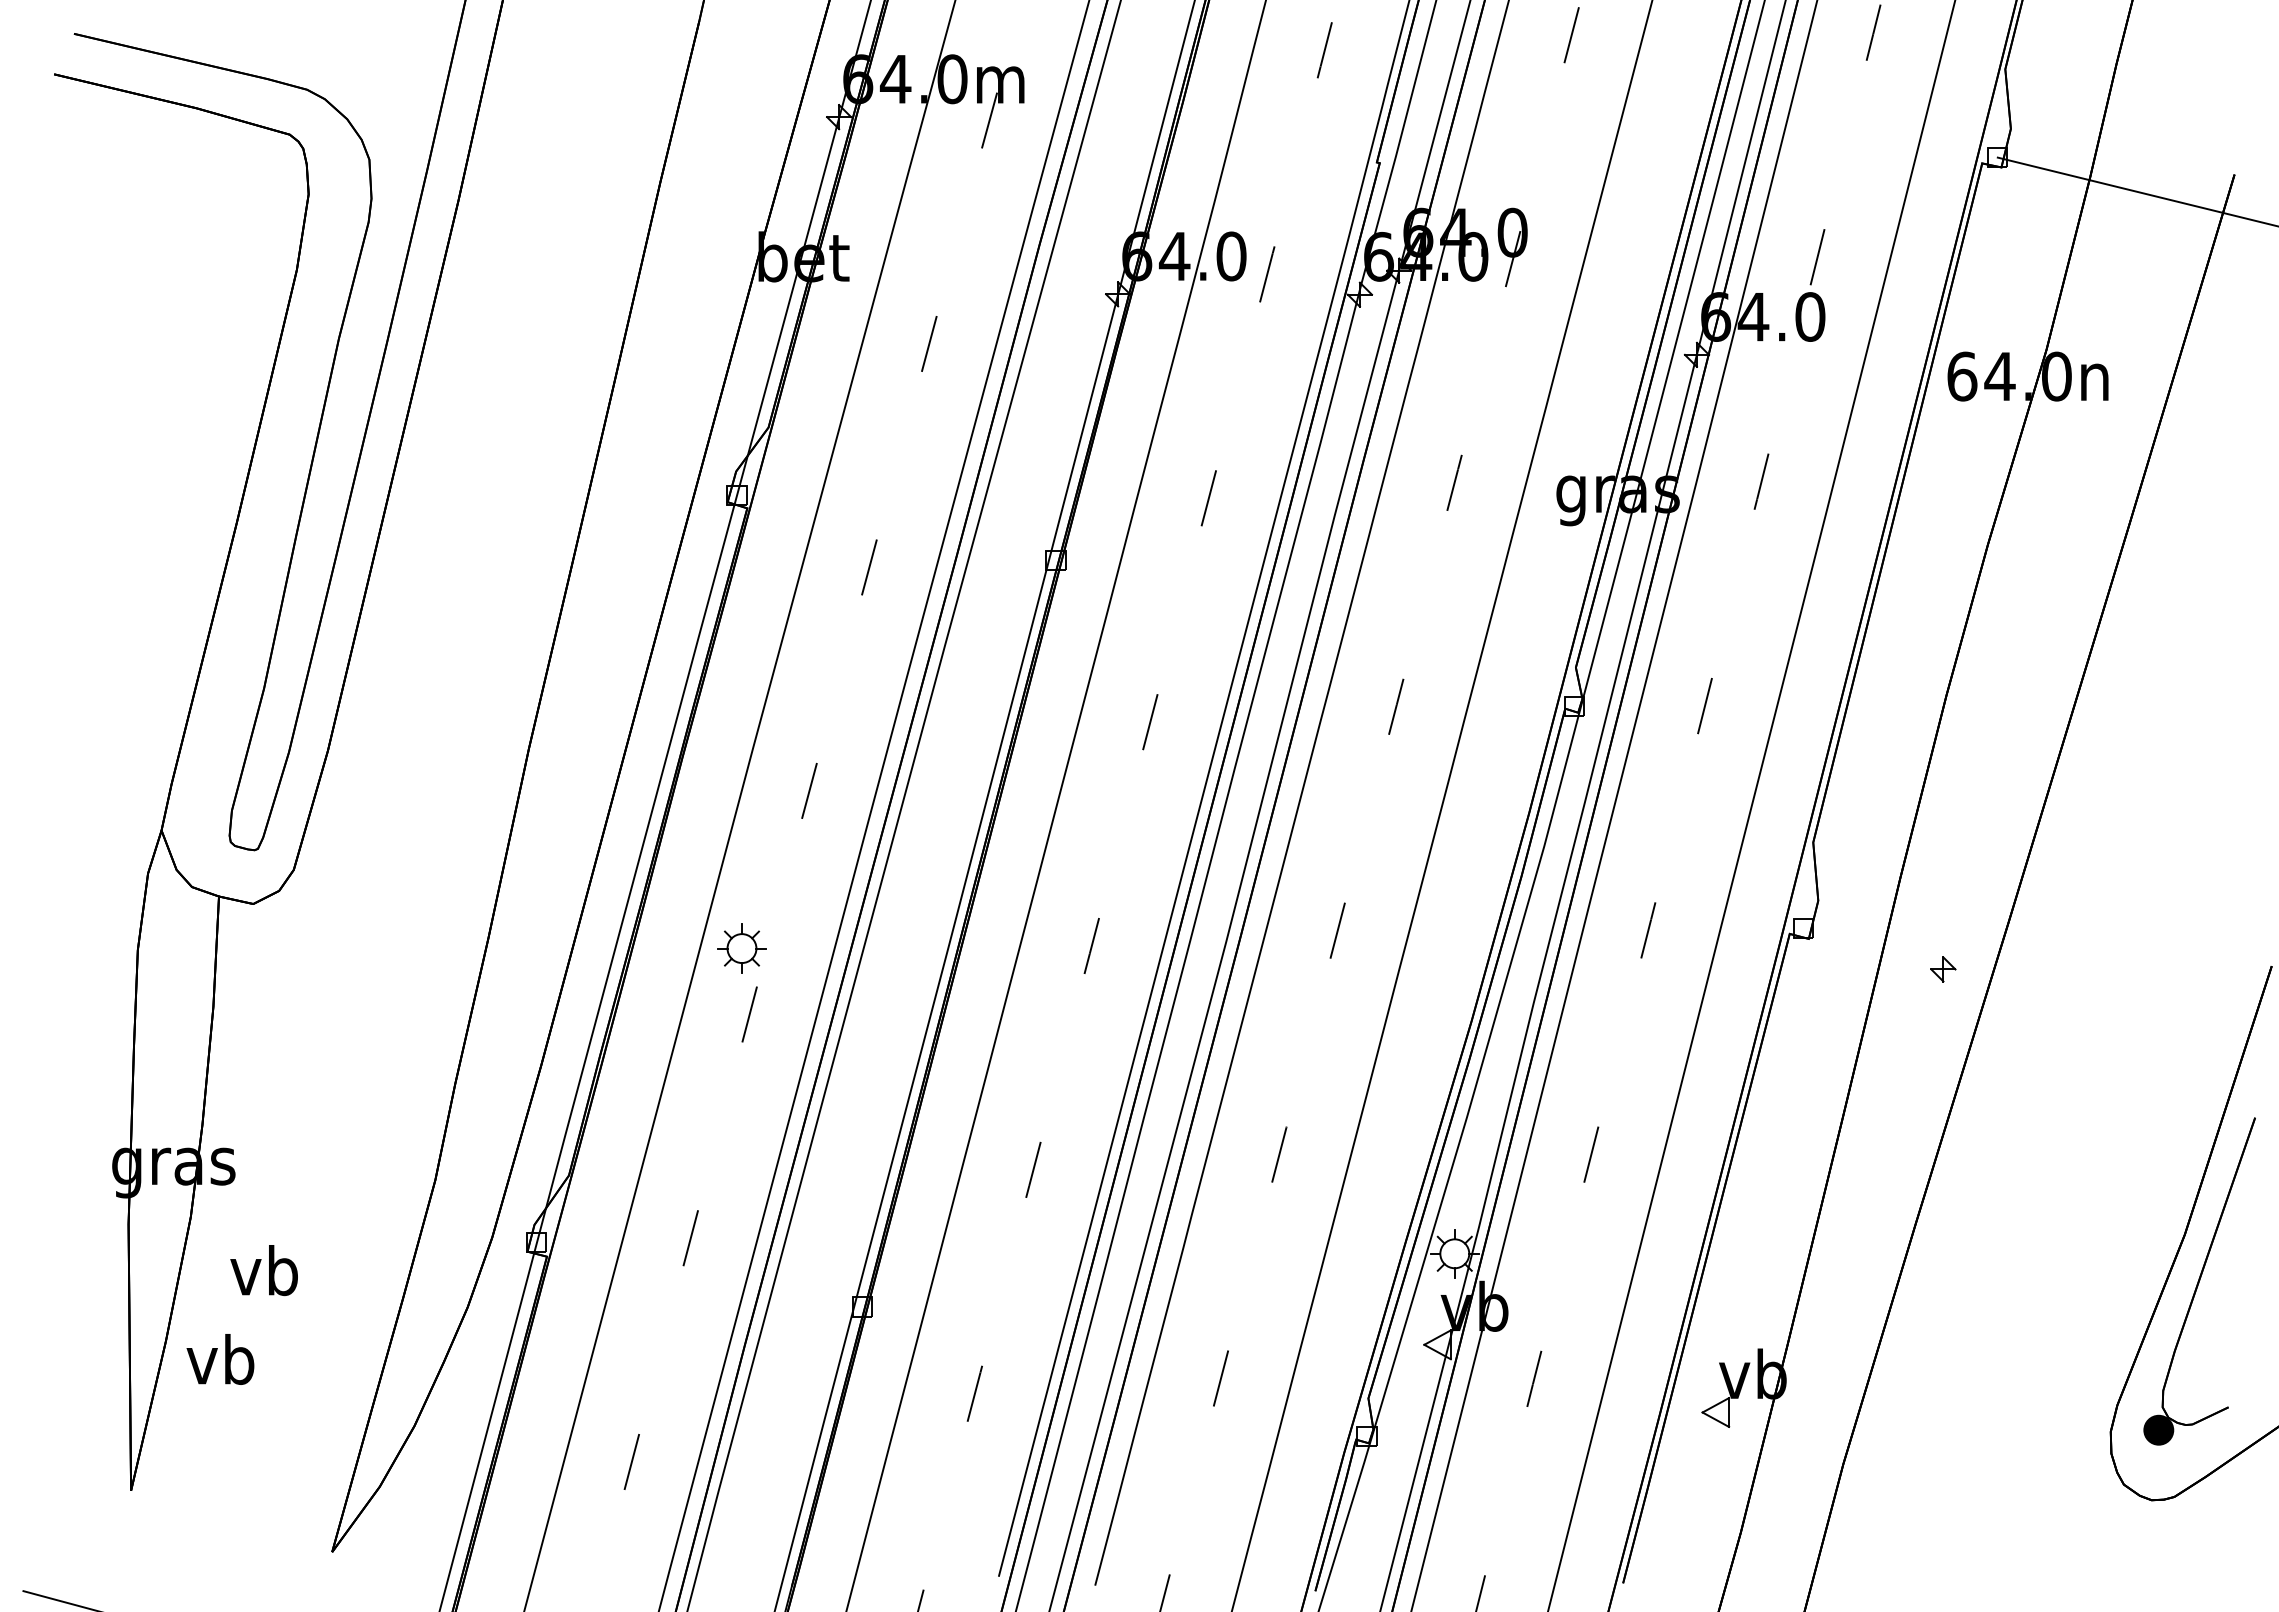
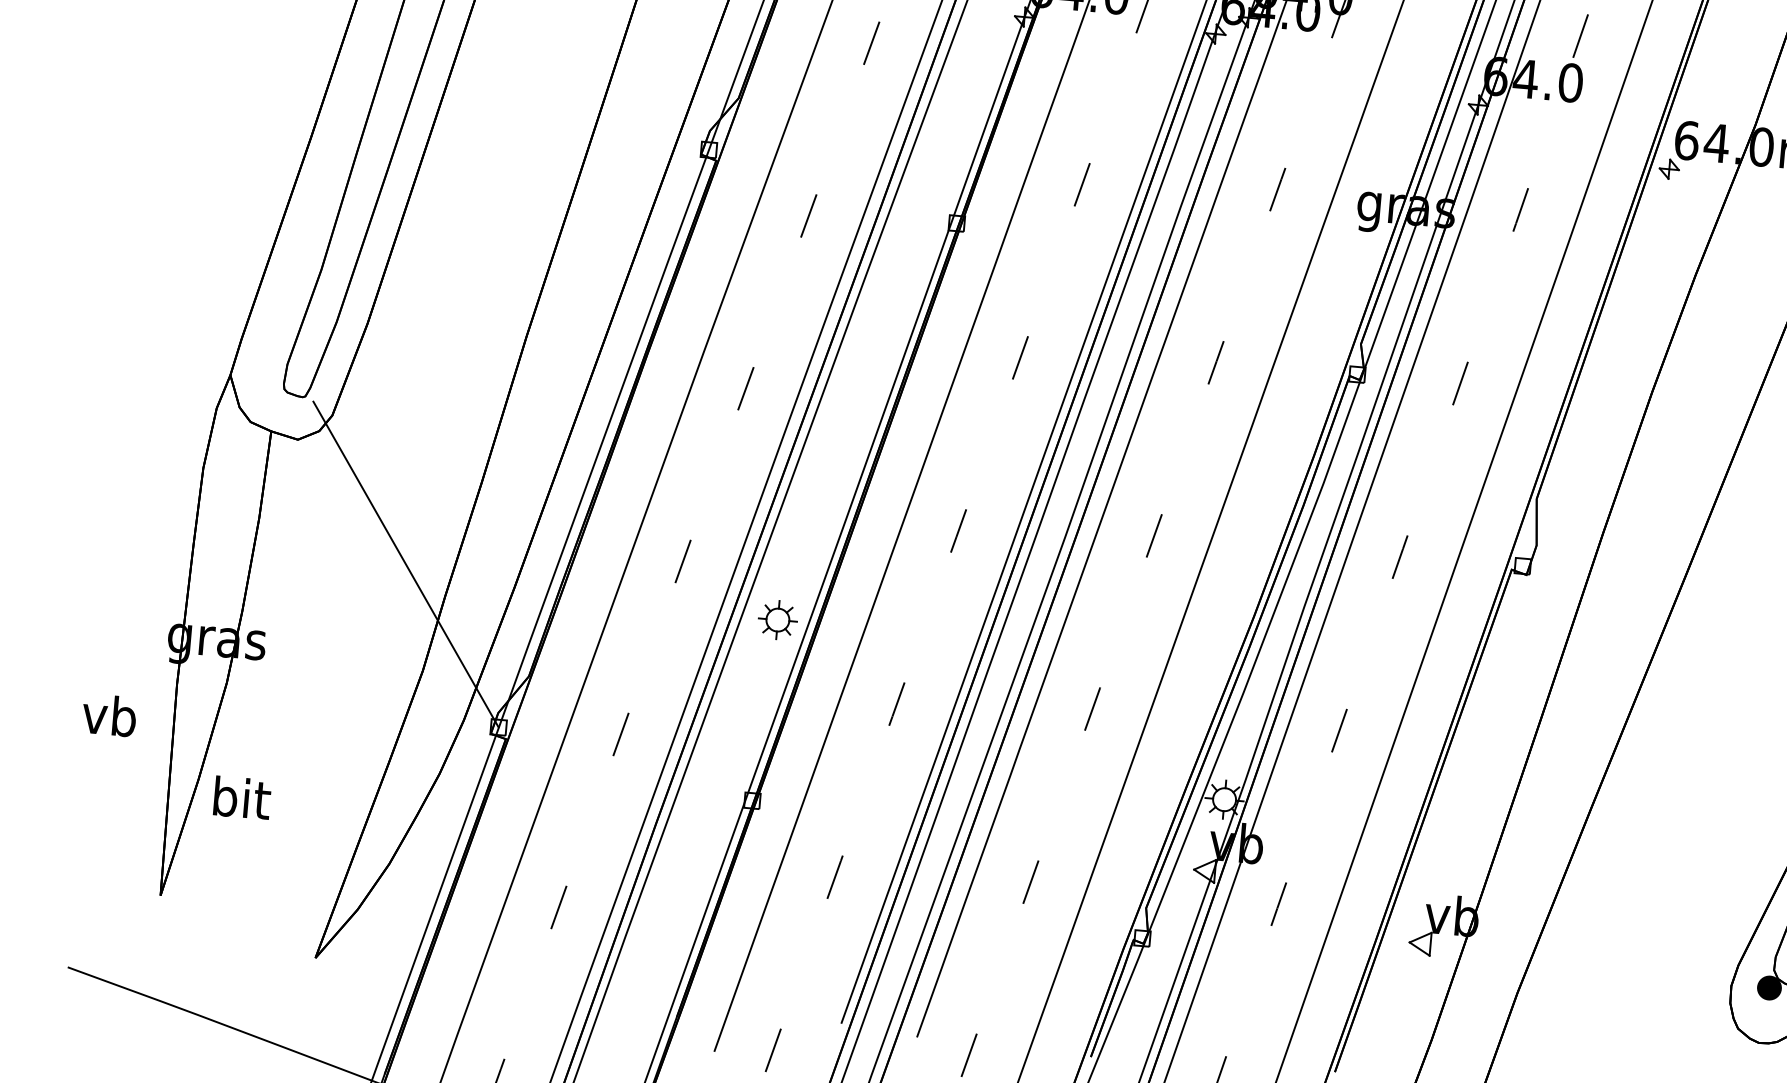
part: (741, 948) -> (777, 619), moved
part: (1943, 969) -> (1669, 169), moved
line: (402, 1048) -> (406, 564), added
text: (263, 1270) -> (108, 715), moved
text: (222, 1359) -> (242, 798), vb -> bit

